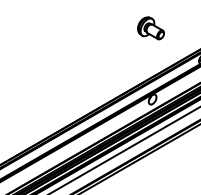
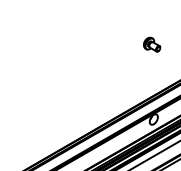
part: (150, 28) -> (151, 44), size x0.6

